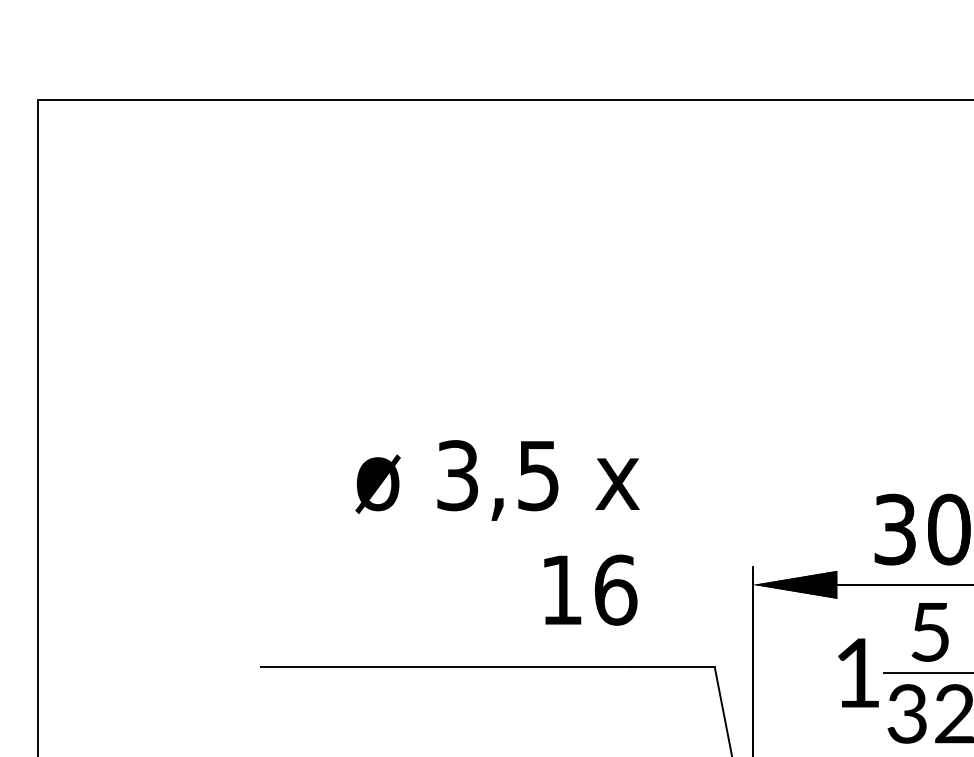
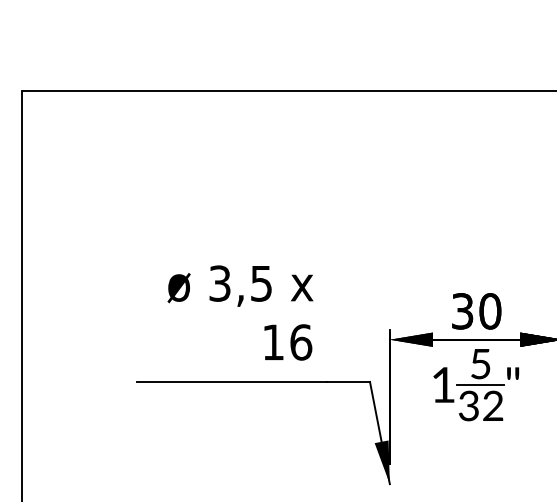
text: (497, 531) -> (240, 312), moved

